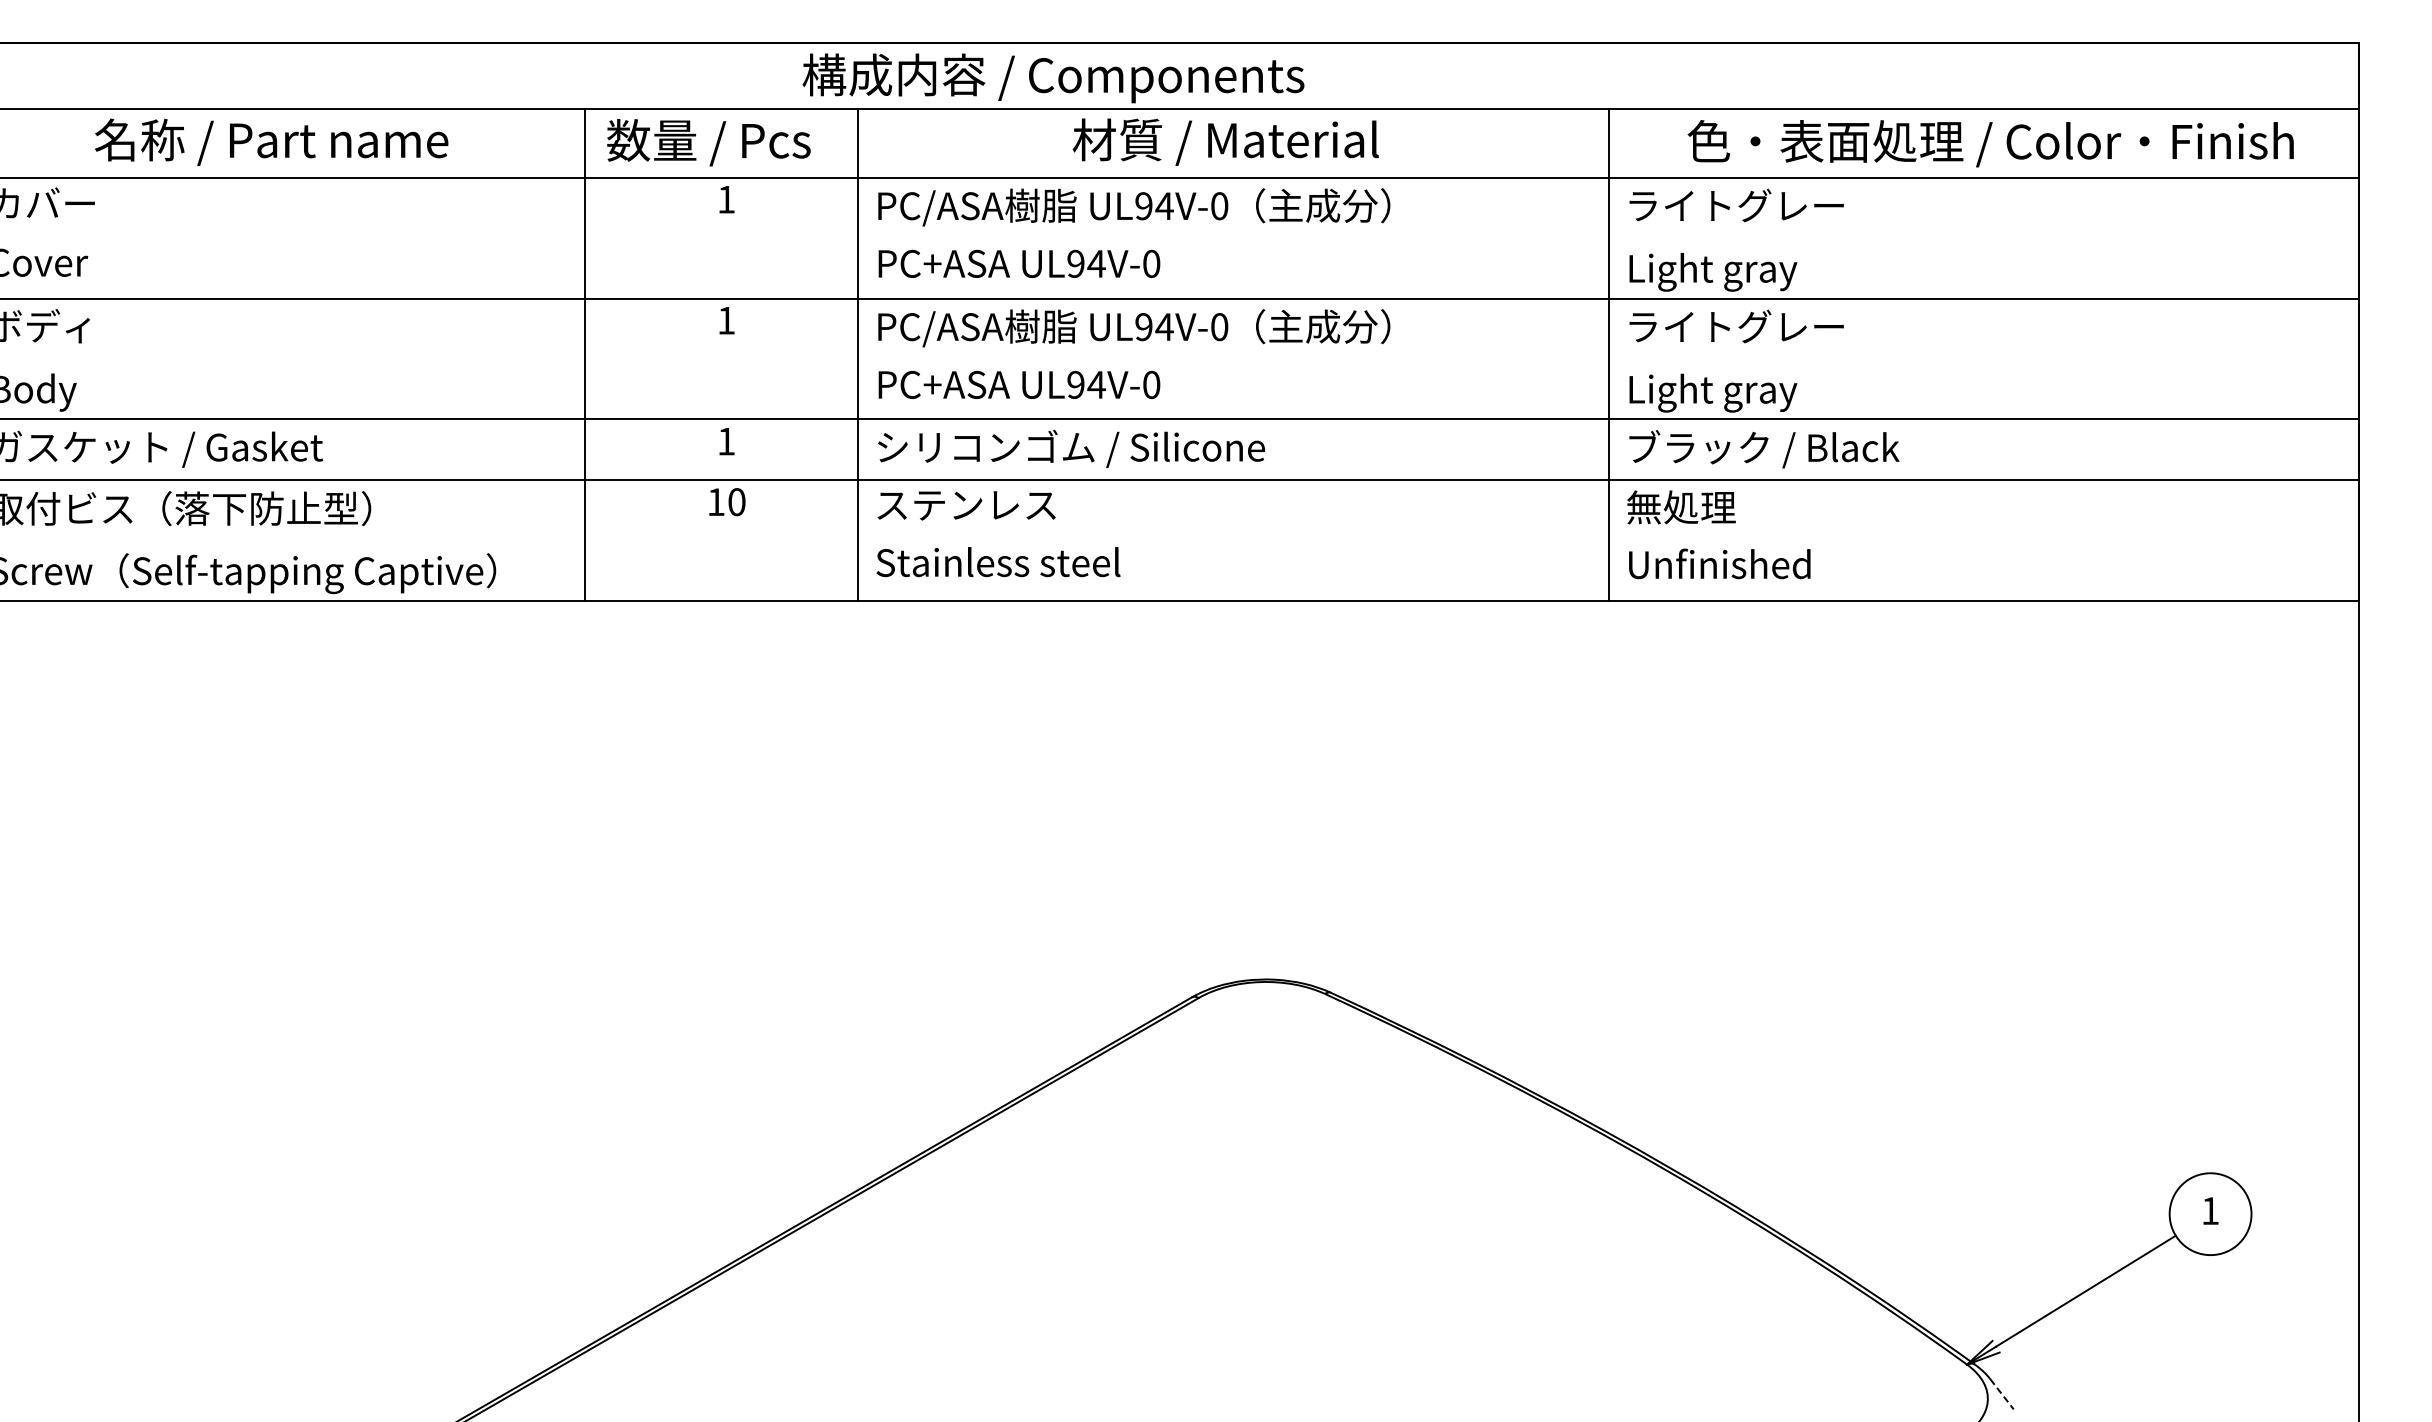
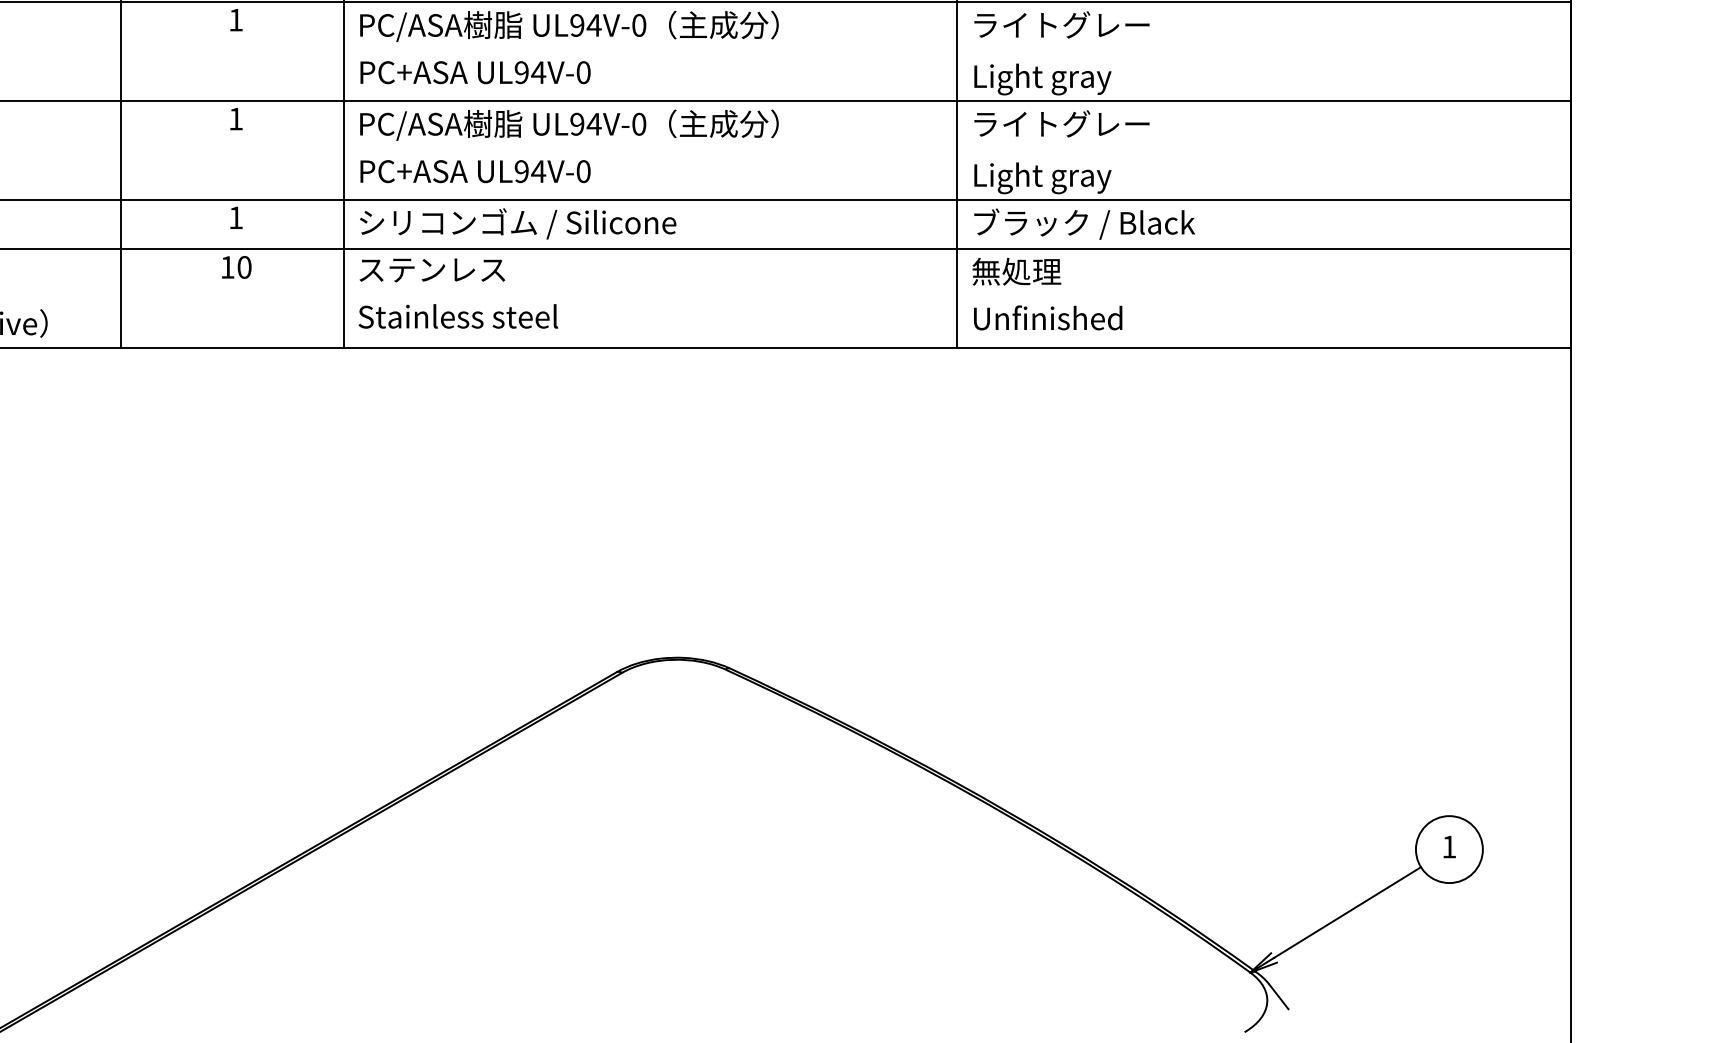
line: (2002, 1394) -> (1279, 997), dashed -> solid

